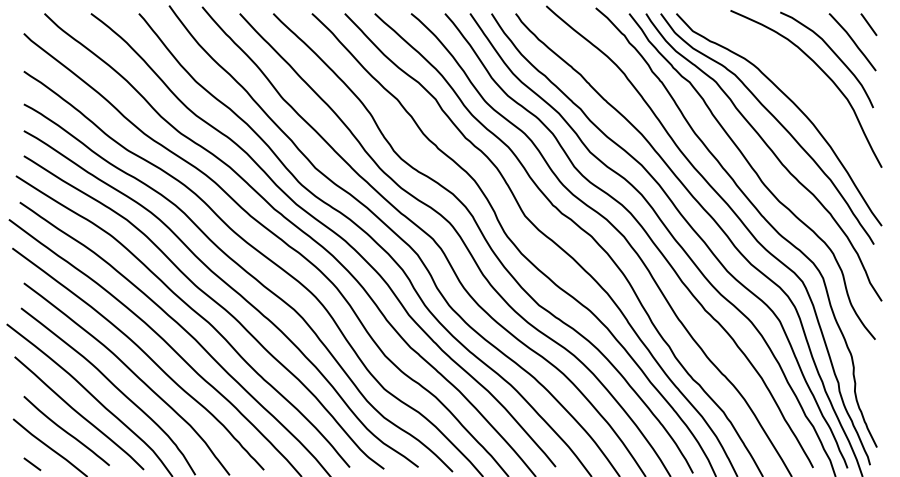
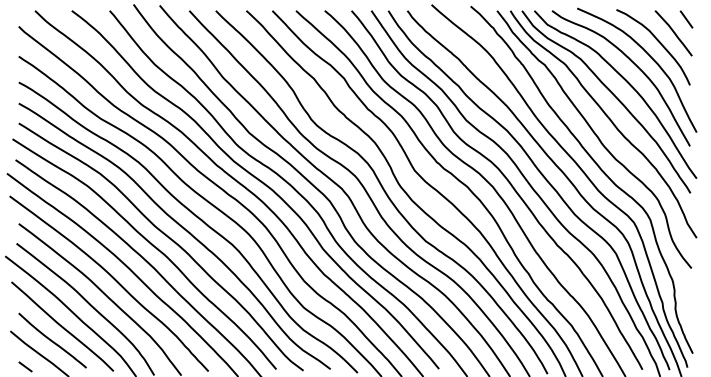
curve: (802, 81) -> (634, 64), added

